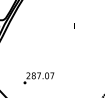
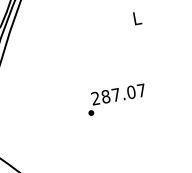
text: (38, 78) -> (115, 100), moved

